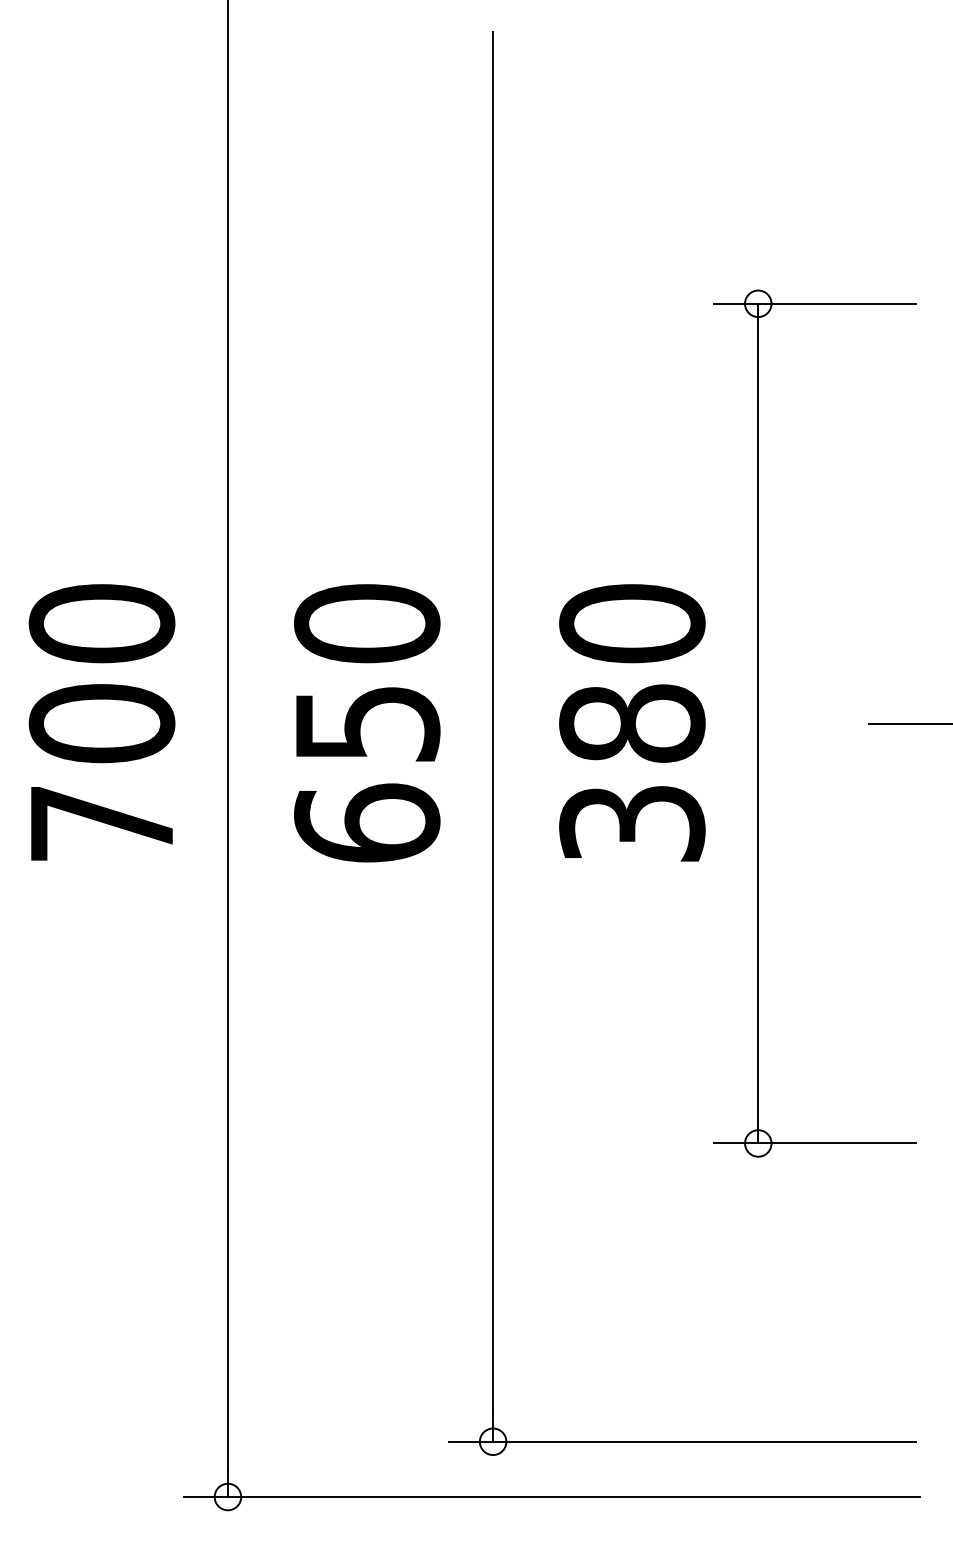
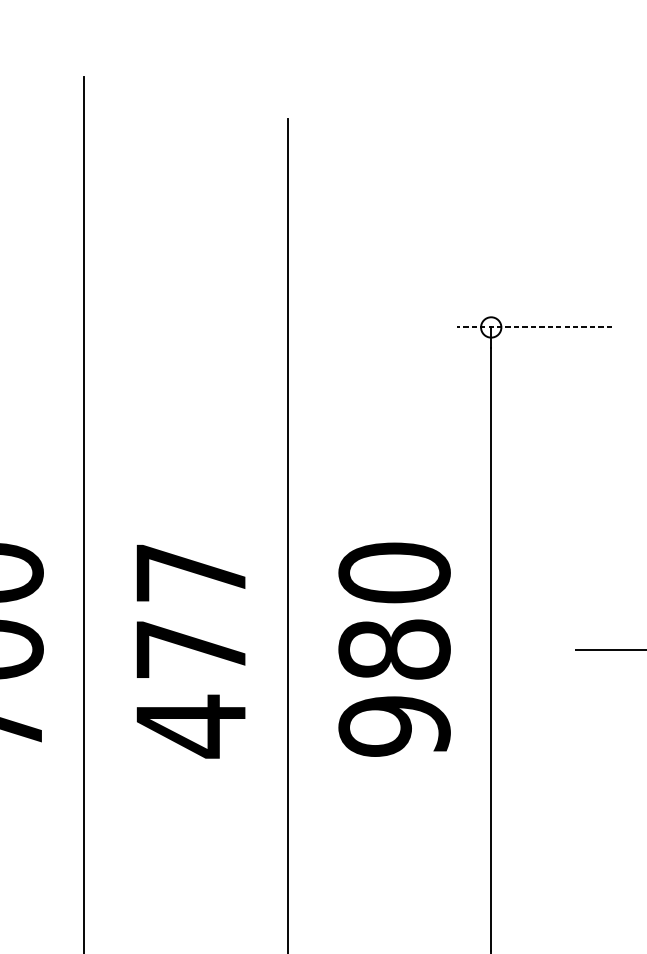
line: (814, 303) -> (534, 327), solid -> dashed
text: (367, 724) -> (191, 650), 650 -> 477
text: (632, 823) -> (394, 726), 380 -> 980

